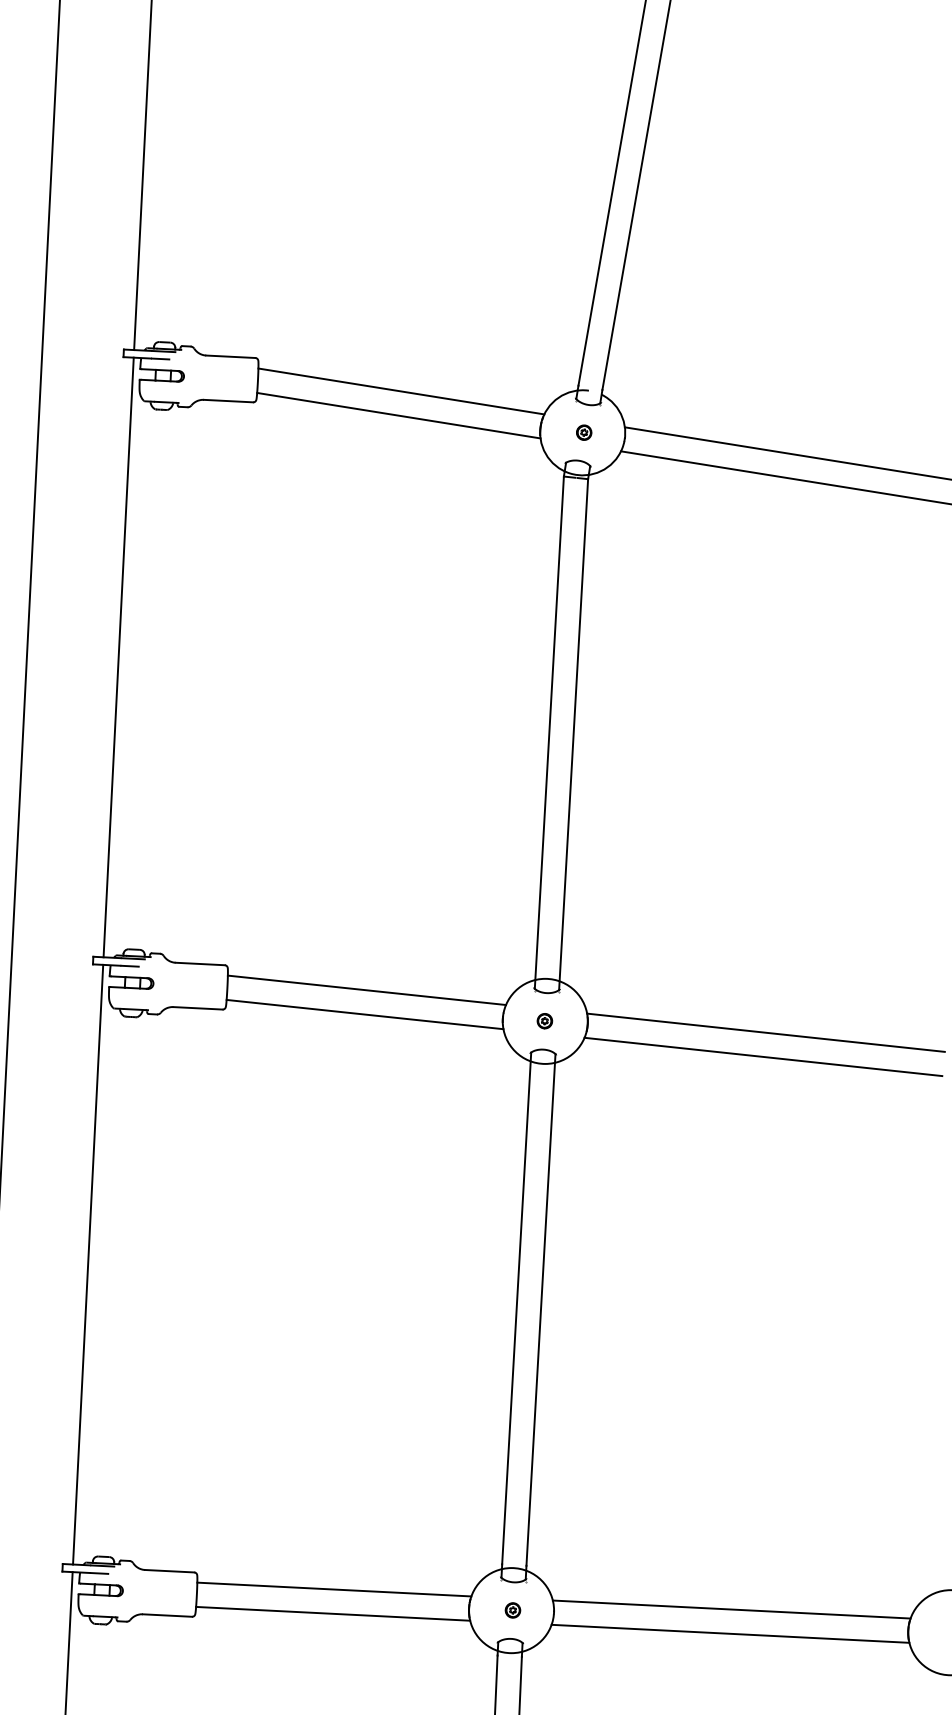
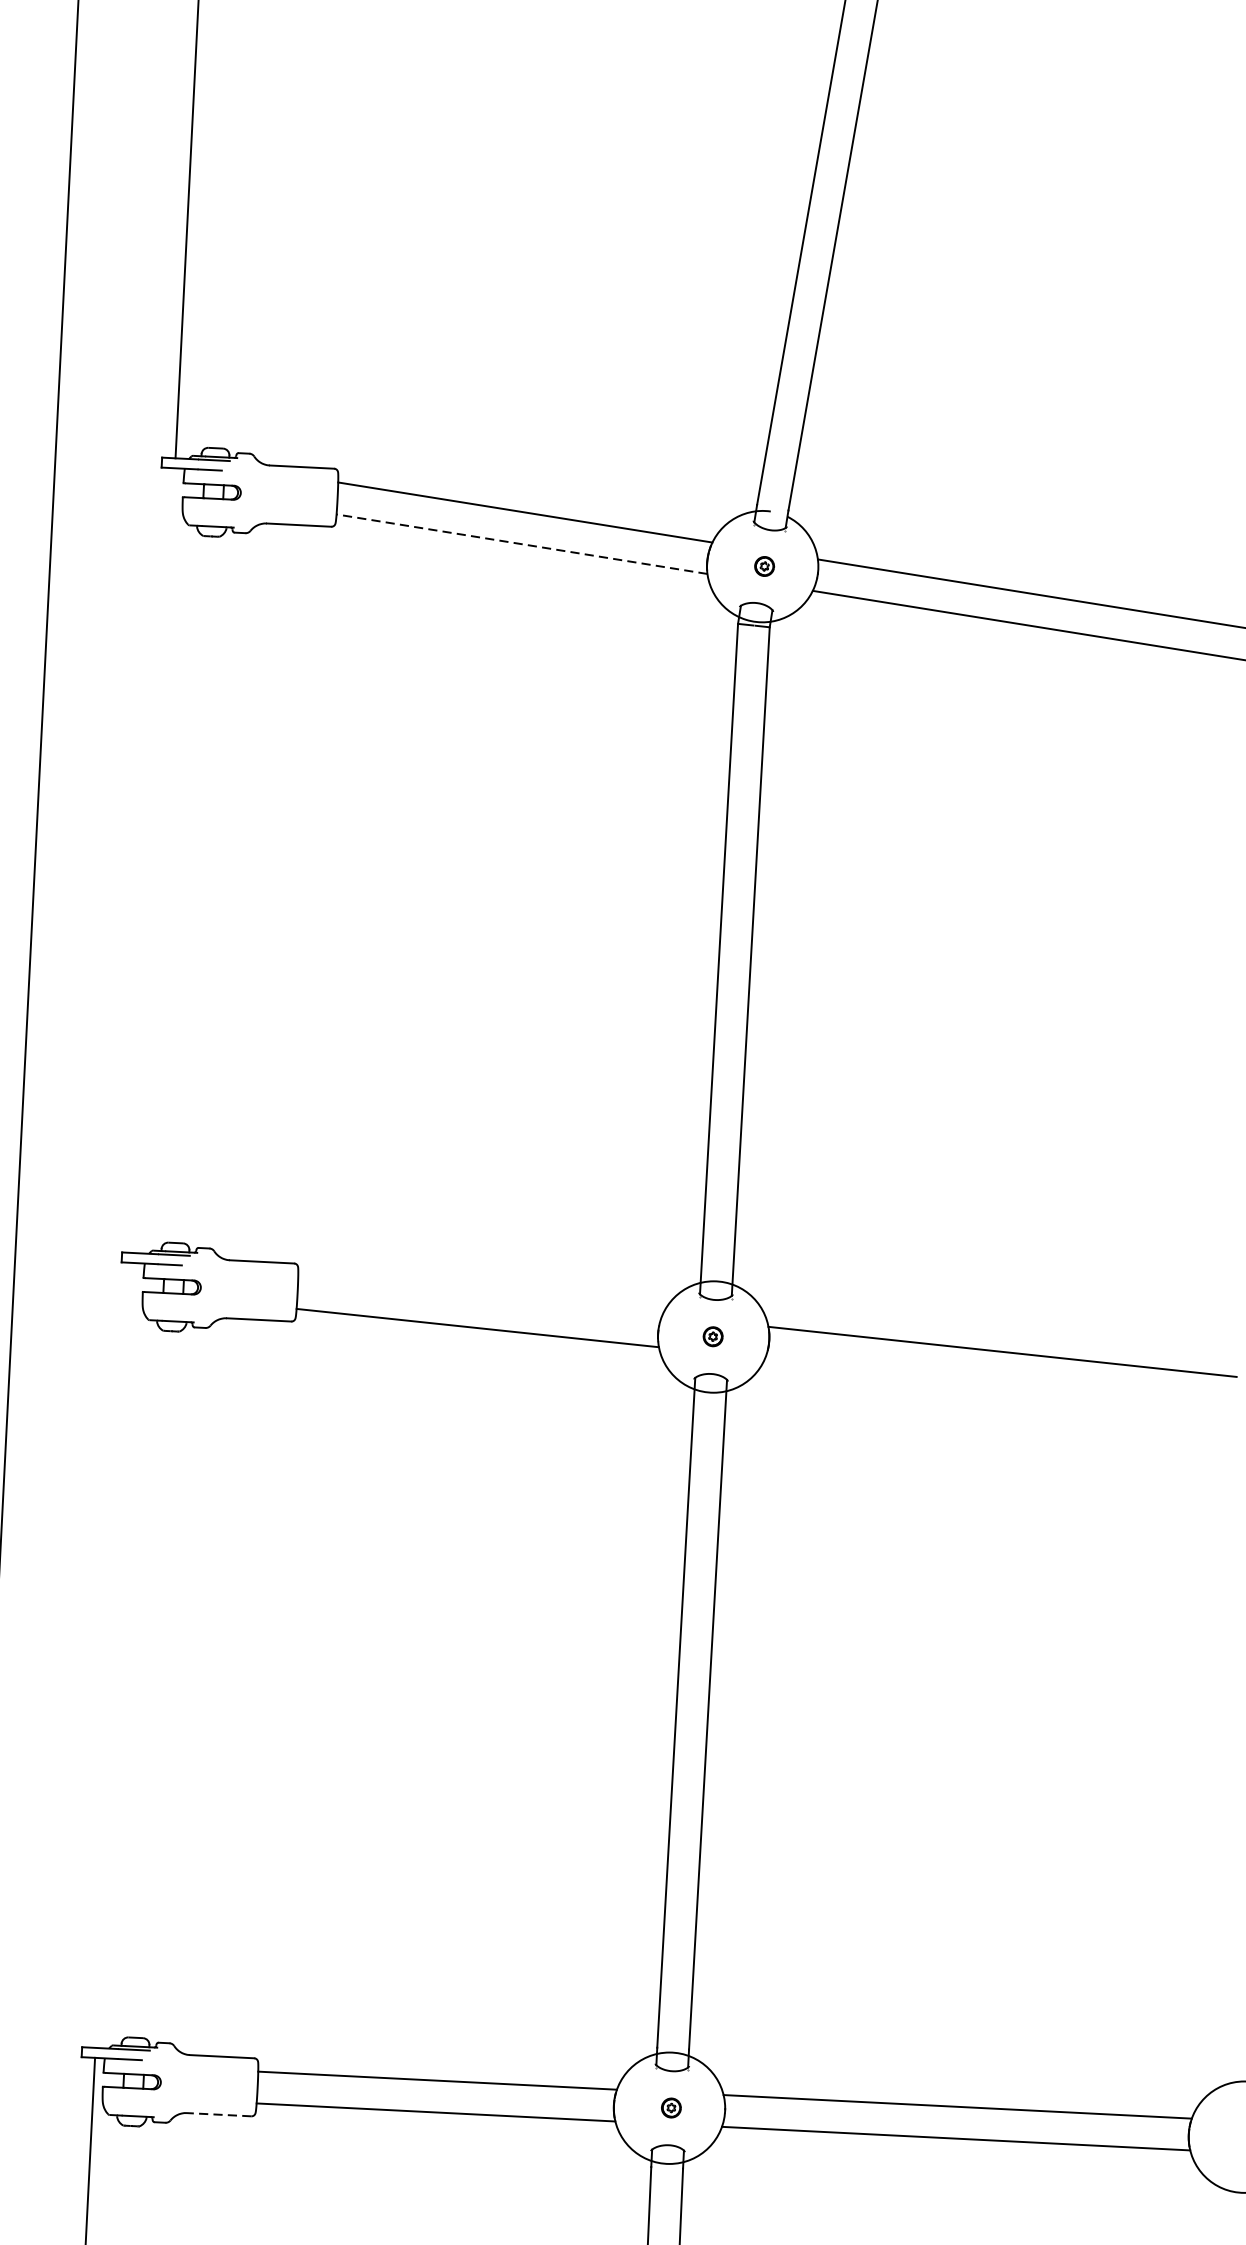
line: (398, 415) -> (521, 543), solid -> dashed
line: (118, 657) -> (155, 860), removed
line: (366, 990) -> (479, 1296), removed
line: (763, 1056) -> (999, 1382), removed
line: (88, 1264) -> (115, 1655), removed
line: (167, 1615) -> (219, 2114), solid -> dashed

